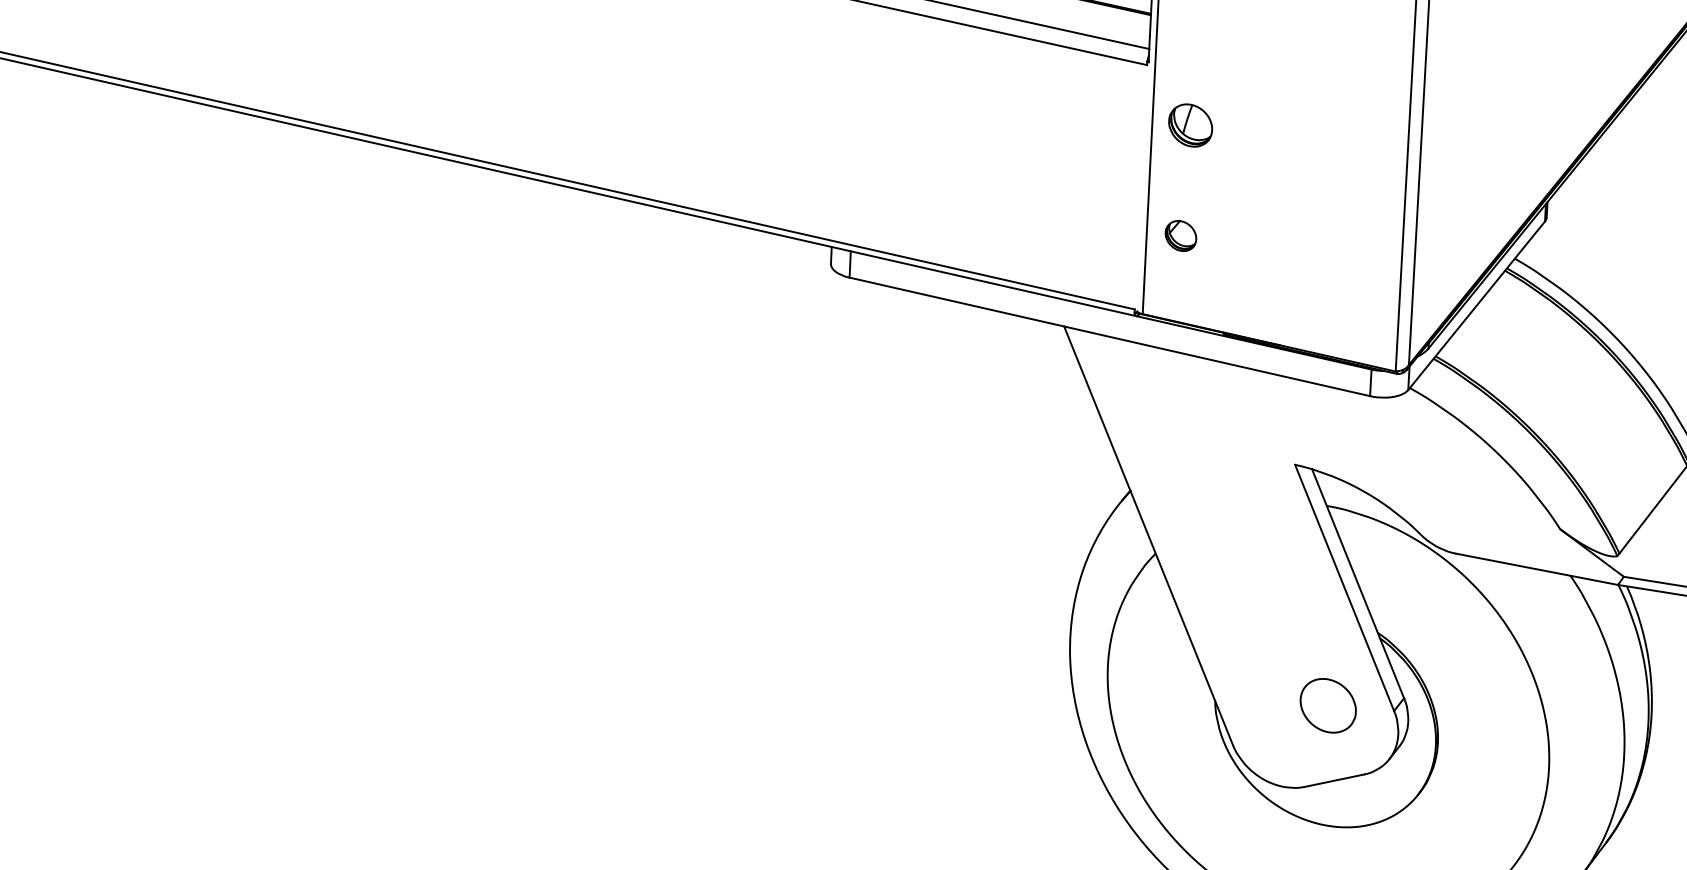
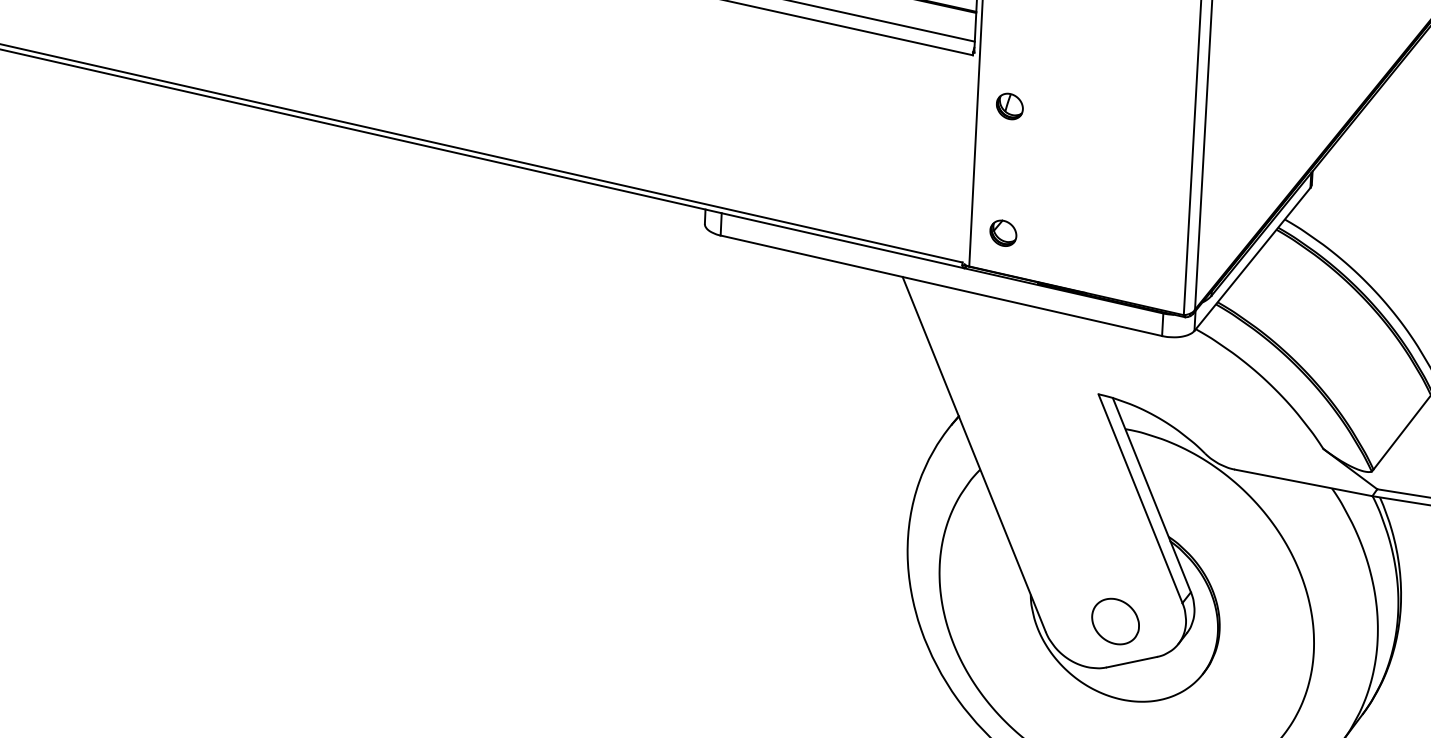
part: (1190, 125) -> (1009, 106), size x0.71
part: (1180, 235) -> (1003, 232), moved
part: (1327, 705) -> (1114, 621), moved

